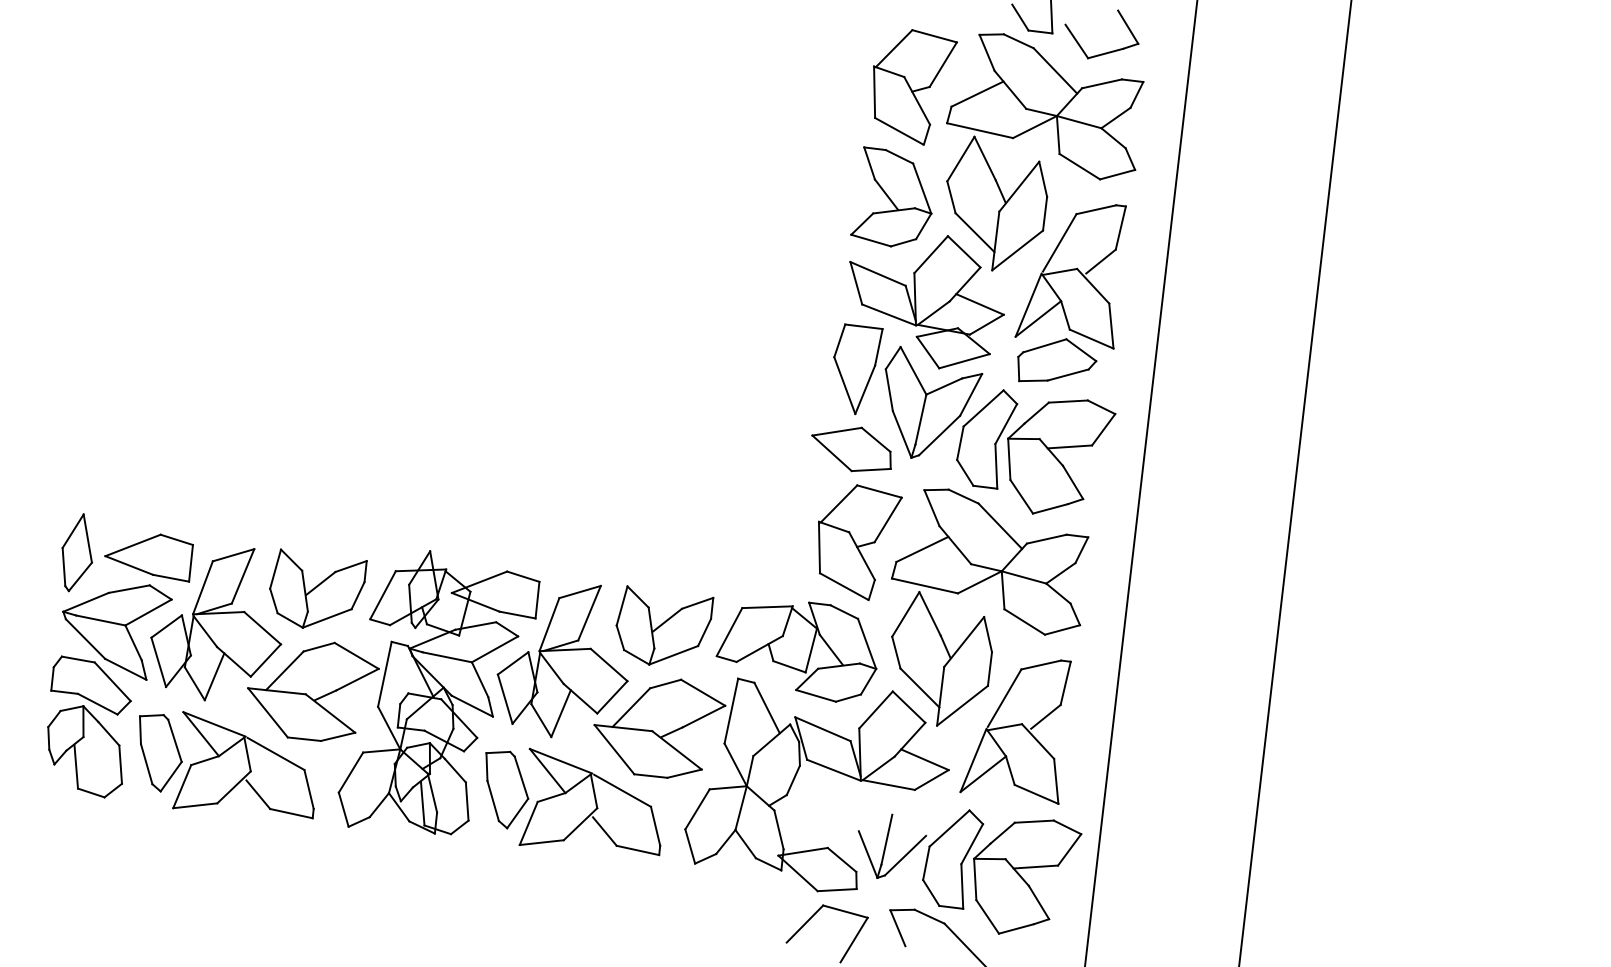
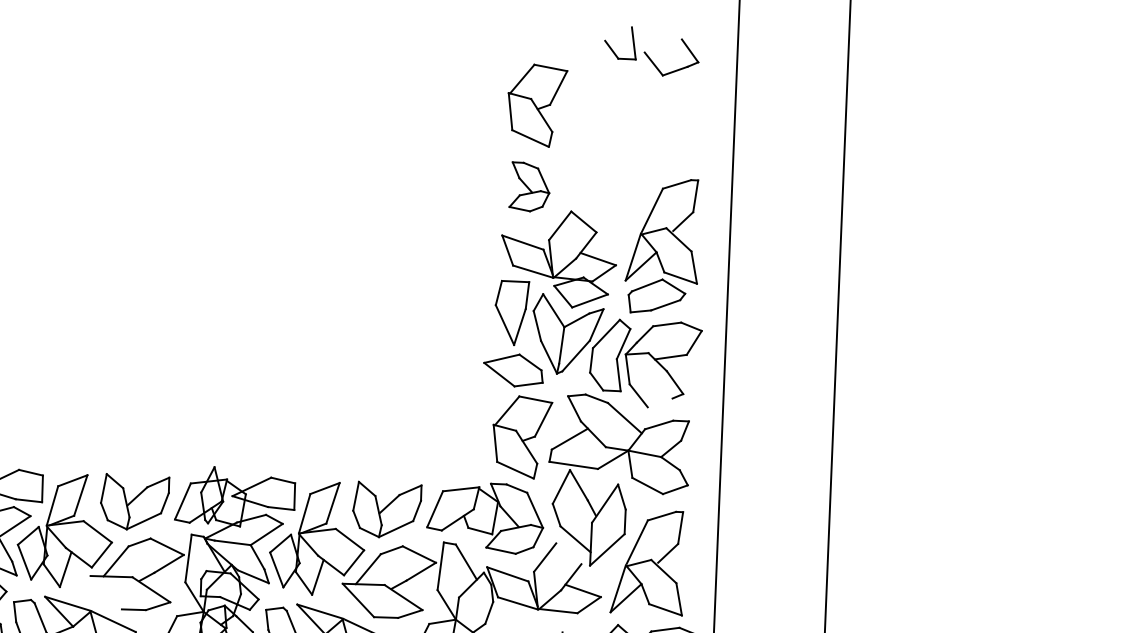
part: (1039, 160) -> (633, 151), removed
part: (891, 196) -> (528, 186), size x0.7
line: (1050, 508) -> (660, 402), removed
line: (908, 706) -> (568, 553), removed
line: (267, 712) -> (105, 592), removed

